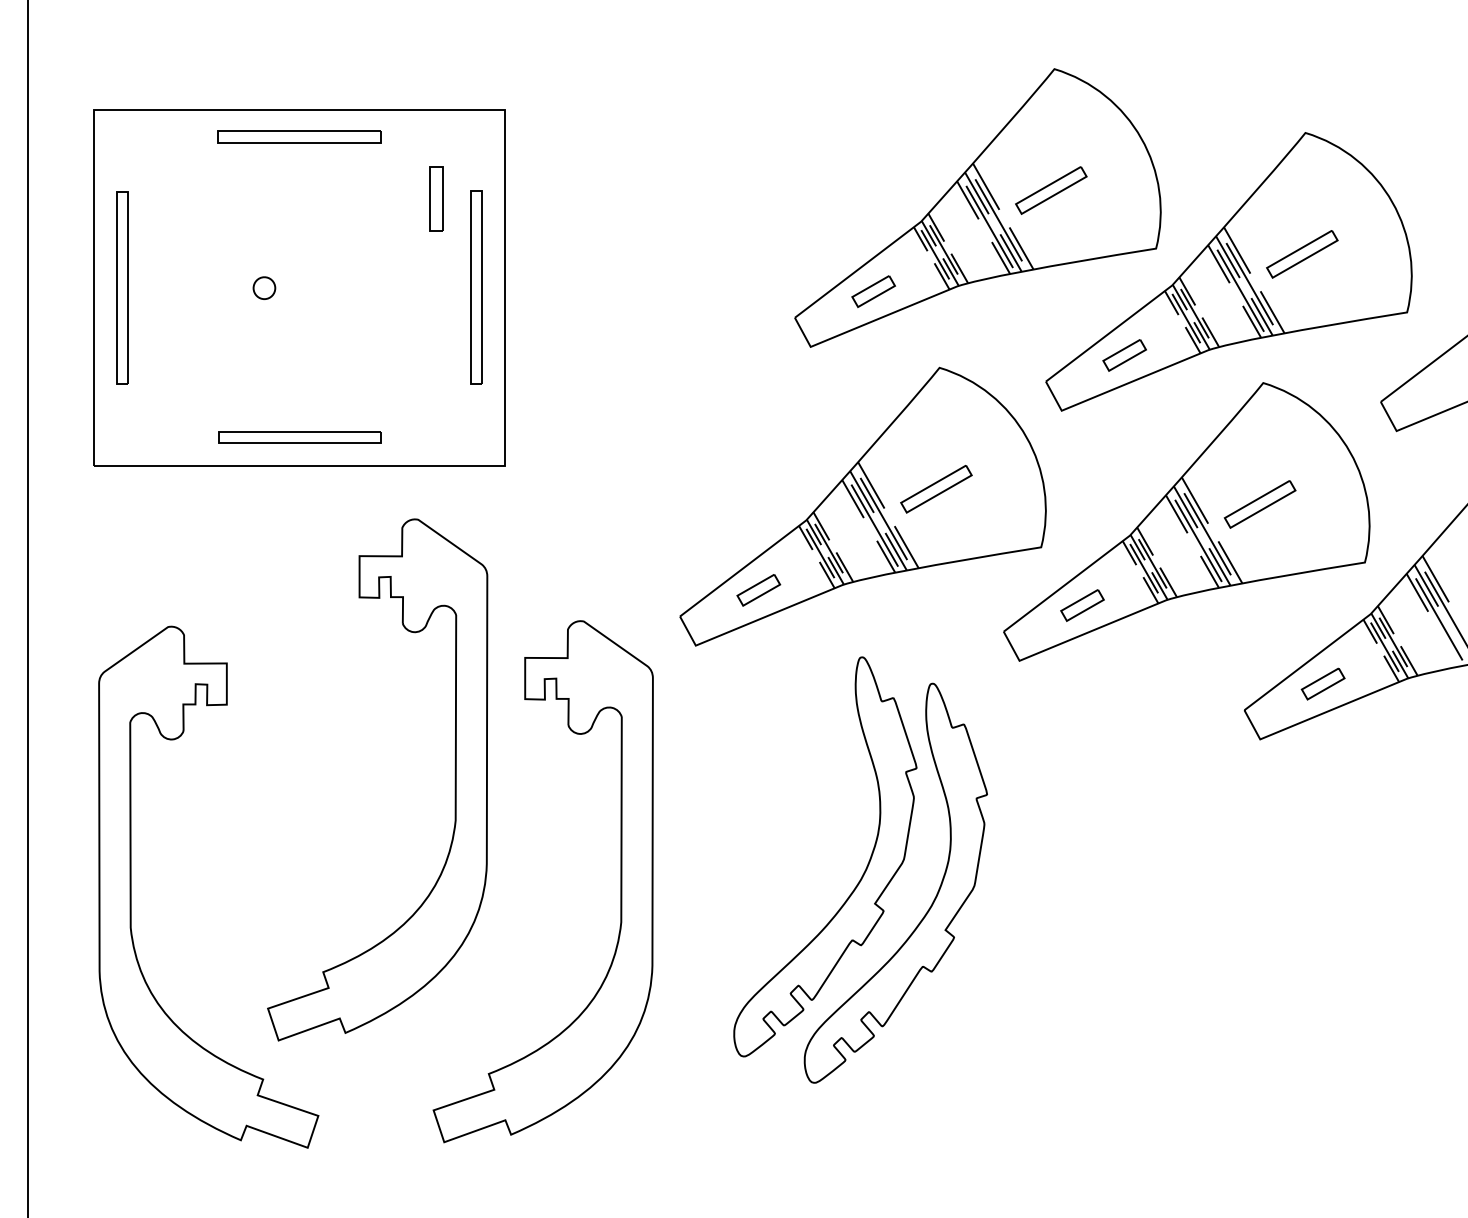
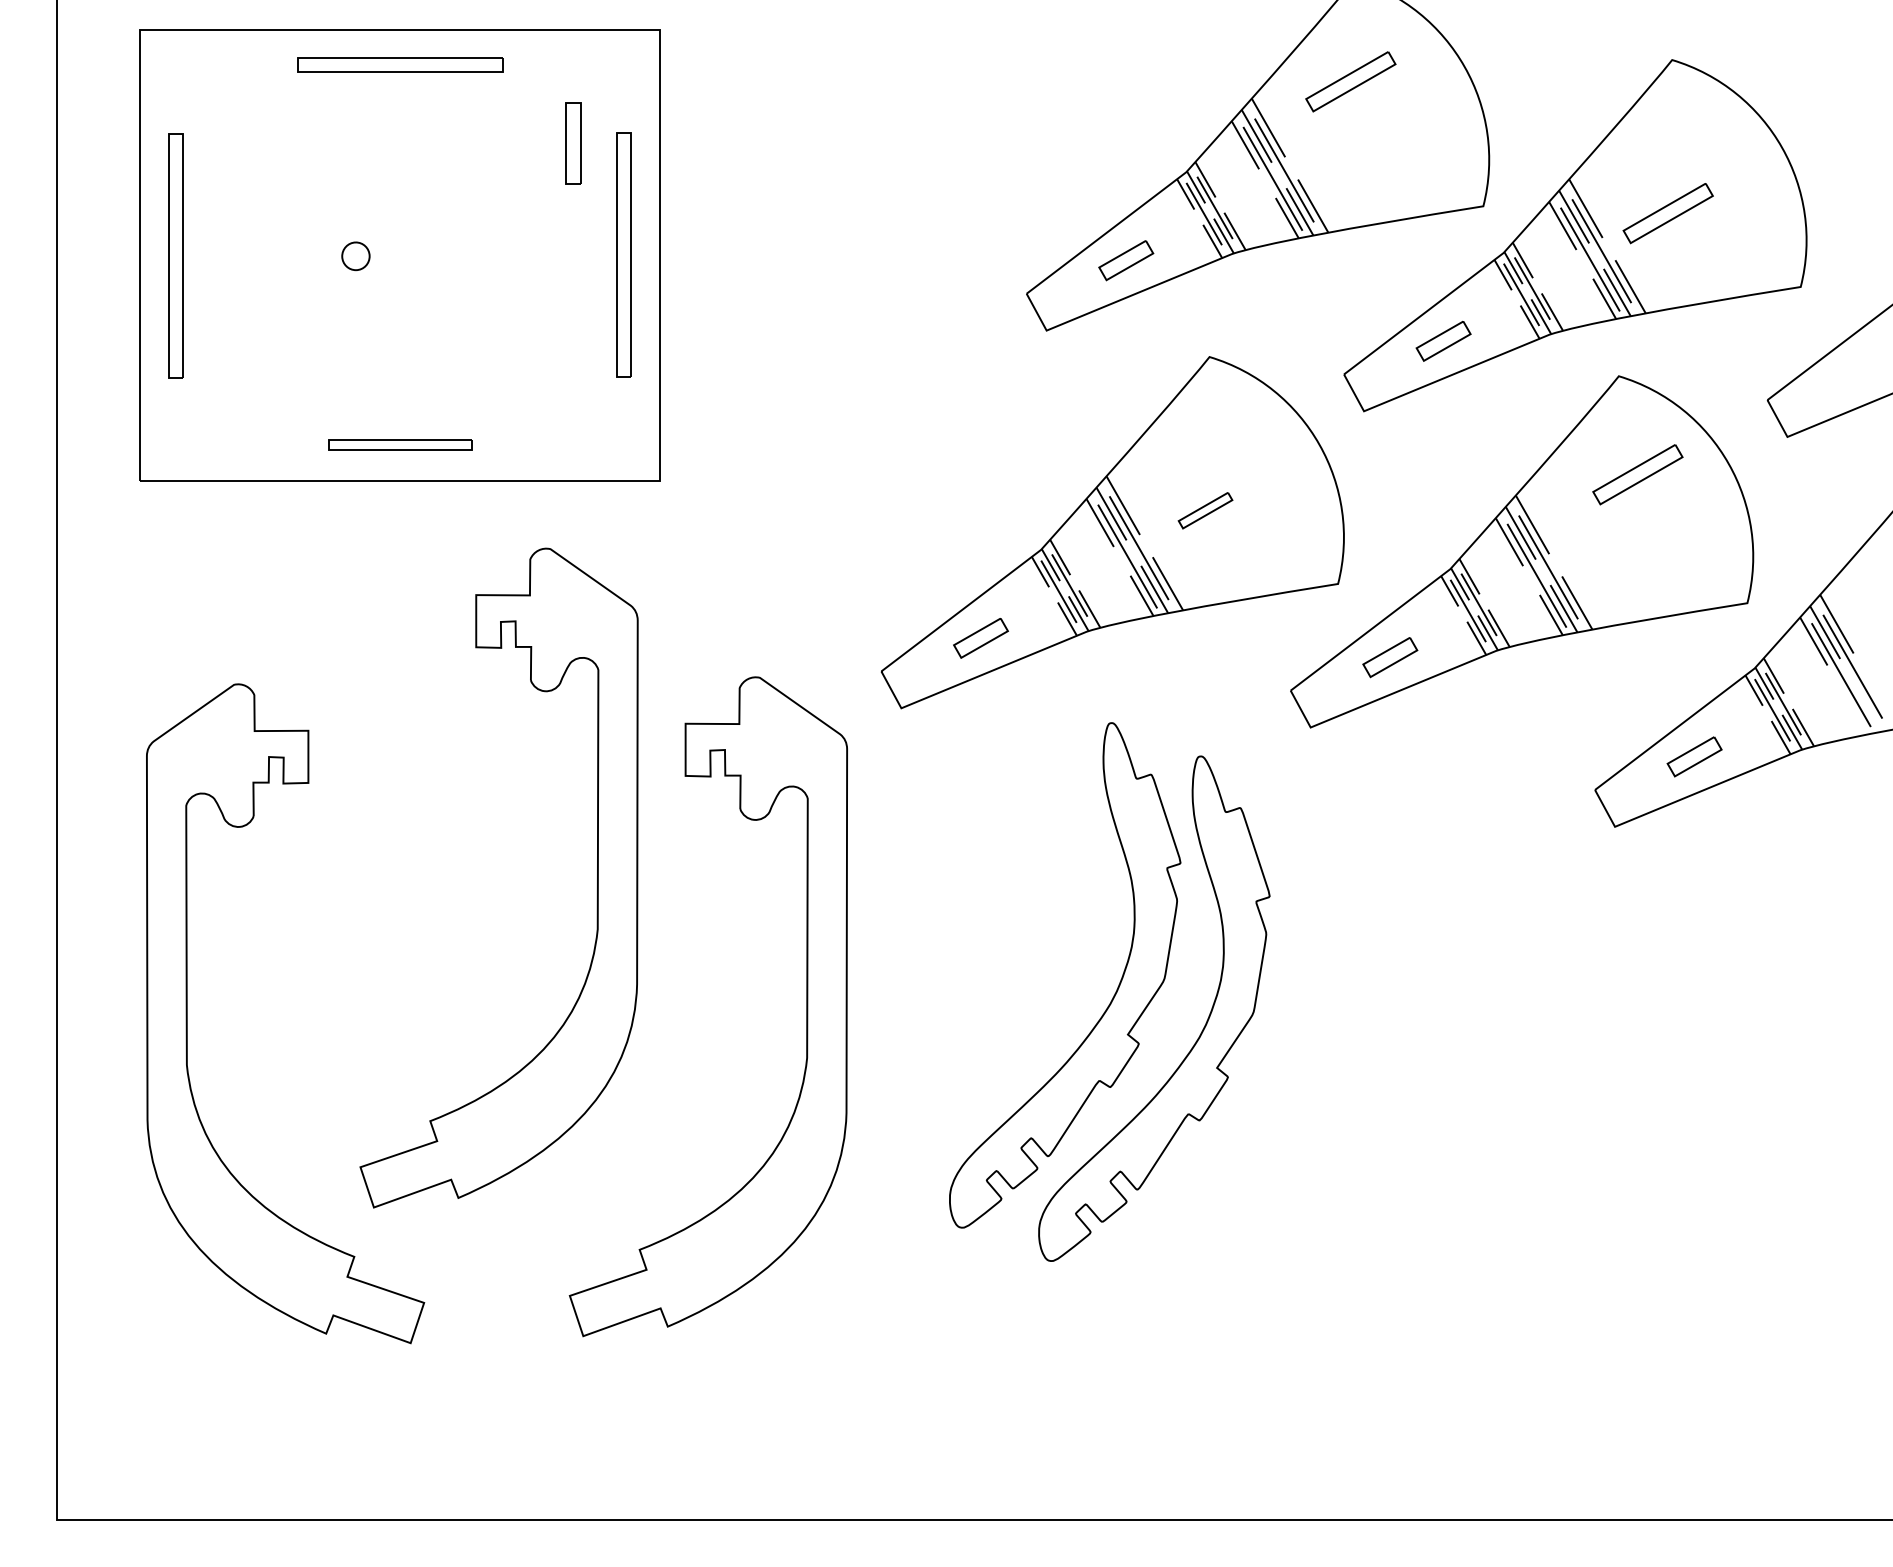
part: (1051, 190) -> (1350, 81), moved
part: (299, 437) -> (400, 444), size x0.7
part: (936, 489) -> (1205, 510), size x0.6
part: (1259, 504) -> (1637, 474), moved

